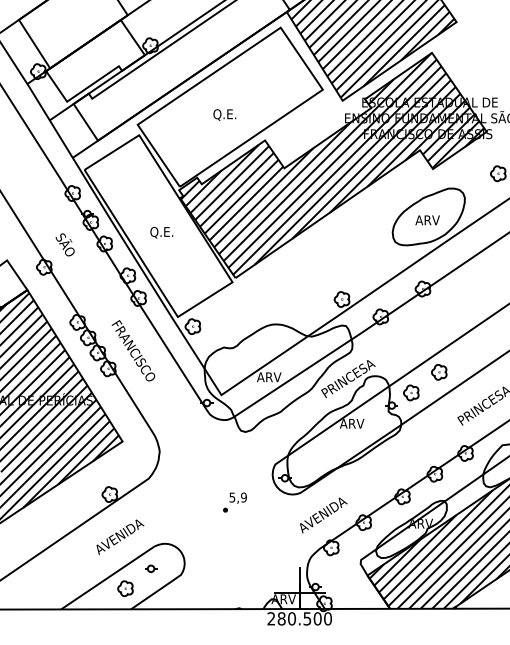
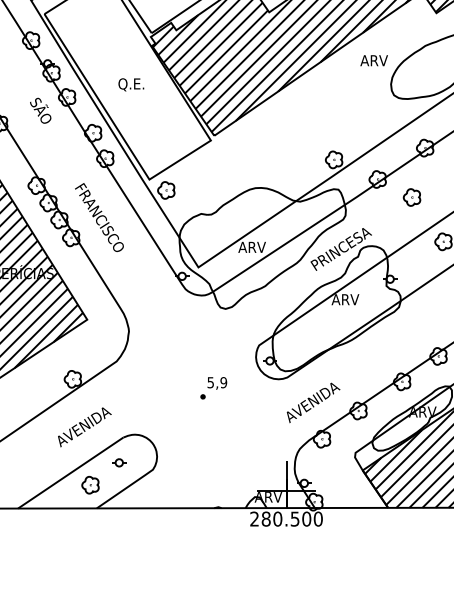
text: (427, 220) -> (373, 60), moved
text: (64, 244) -> (39, 110), moved
part: (411, 392) -> (412, 197), moved

